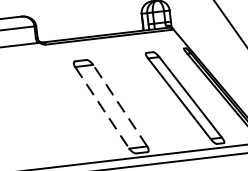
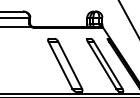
line: (118, 104) -> (69, 64), dashed -> solid
line: (102, 108) -> (60, 65), dashed -> solid

